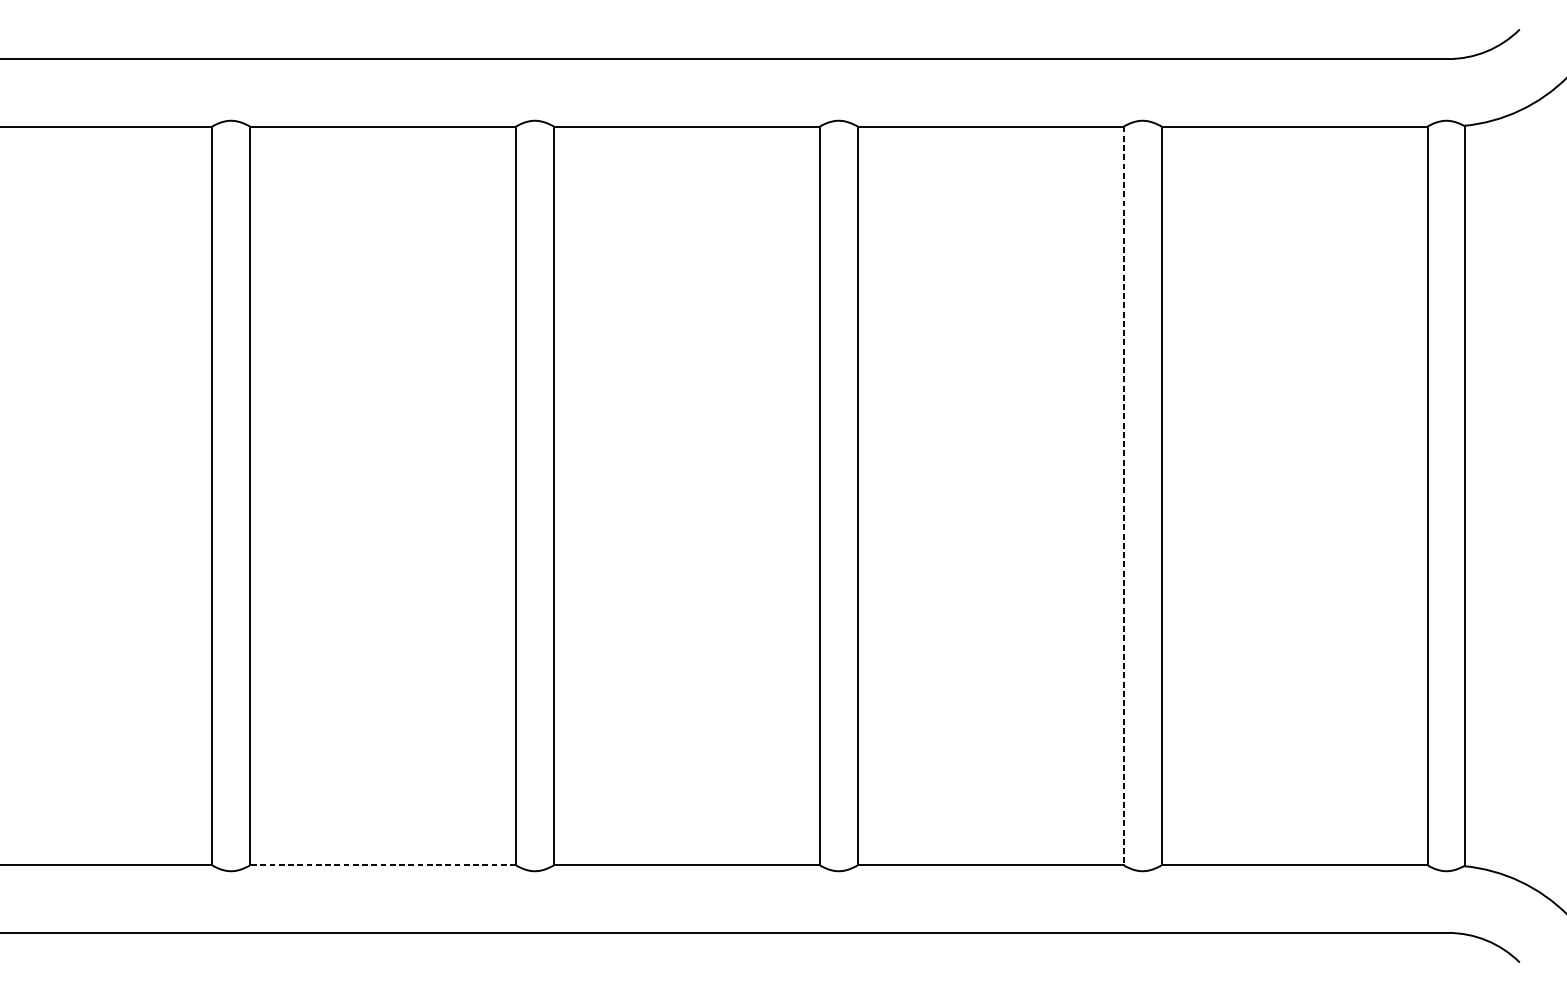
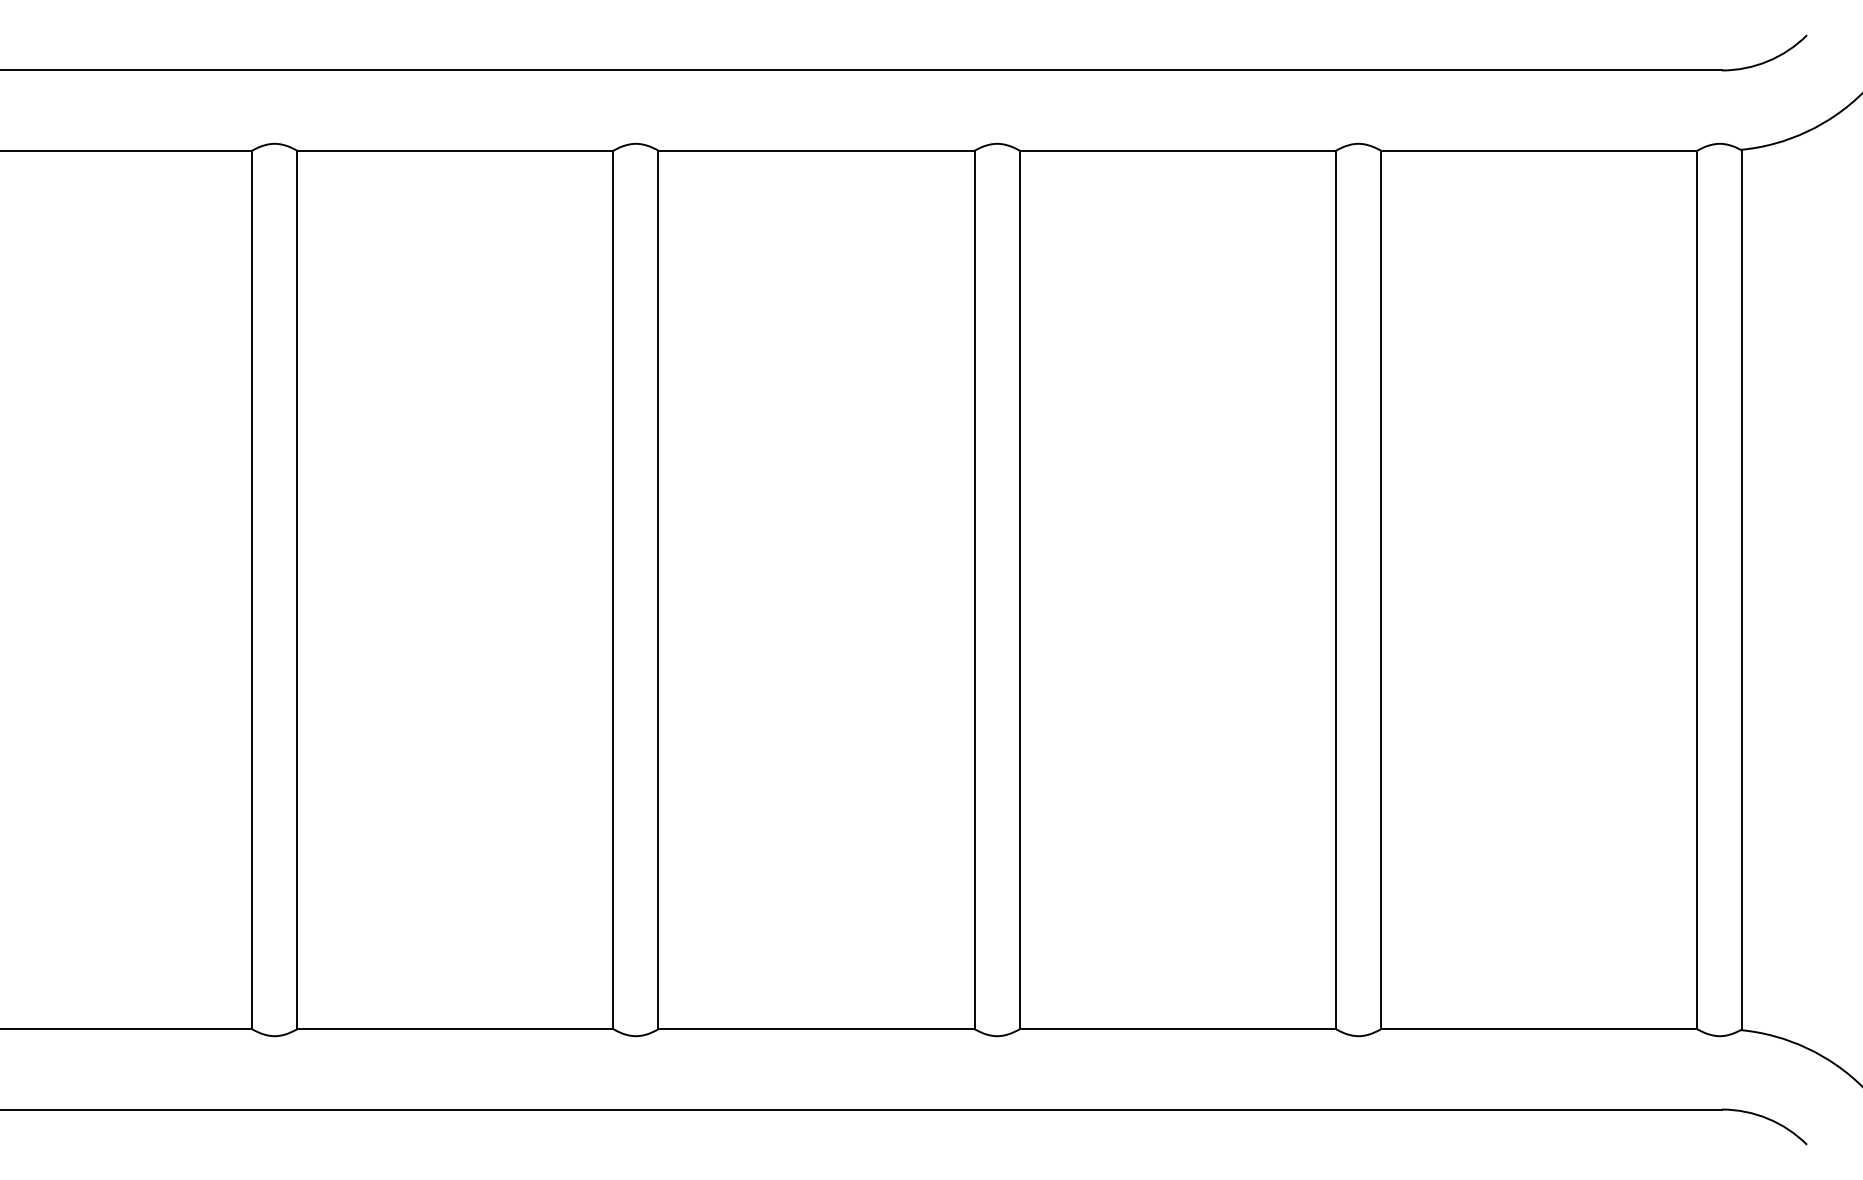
line: (1123, 496) -> (1335, 590), dashed -> solid
line: (382, 865) -> (454, 1029), dashed -> solid

